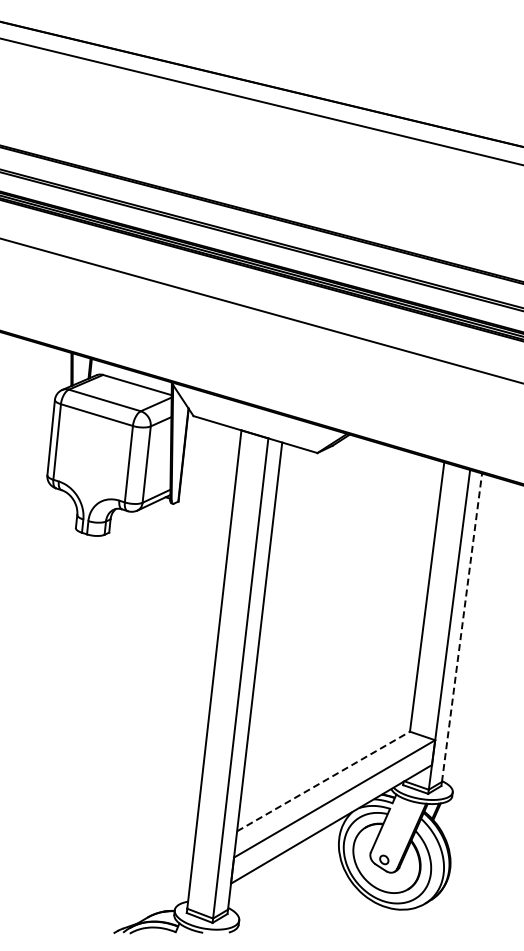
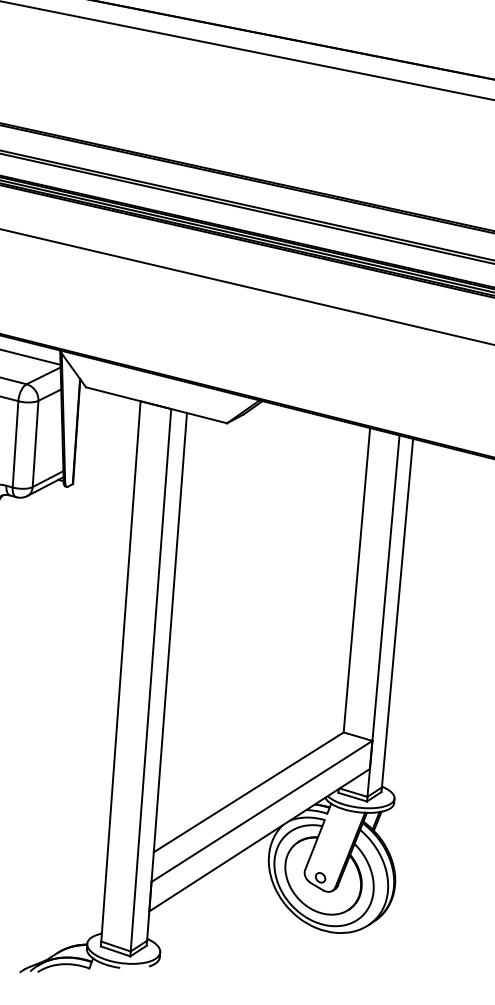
line: (462, 627) -> (398, 612), dashed -> solid
line: (323, 781) -> (248, 792), dashed -> solid

